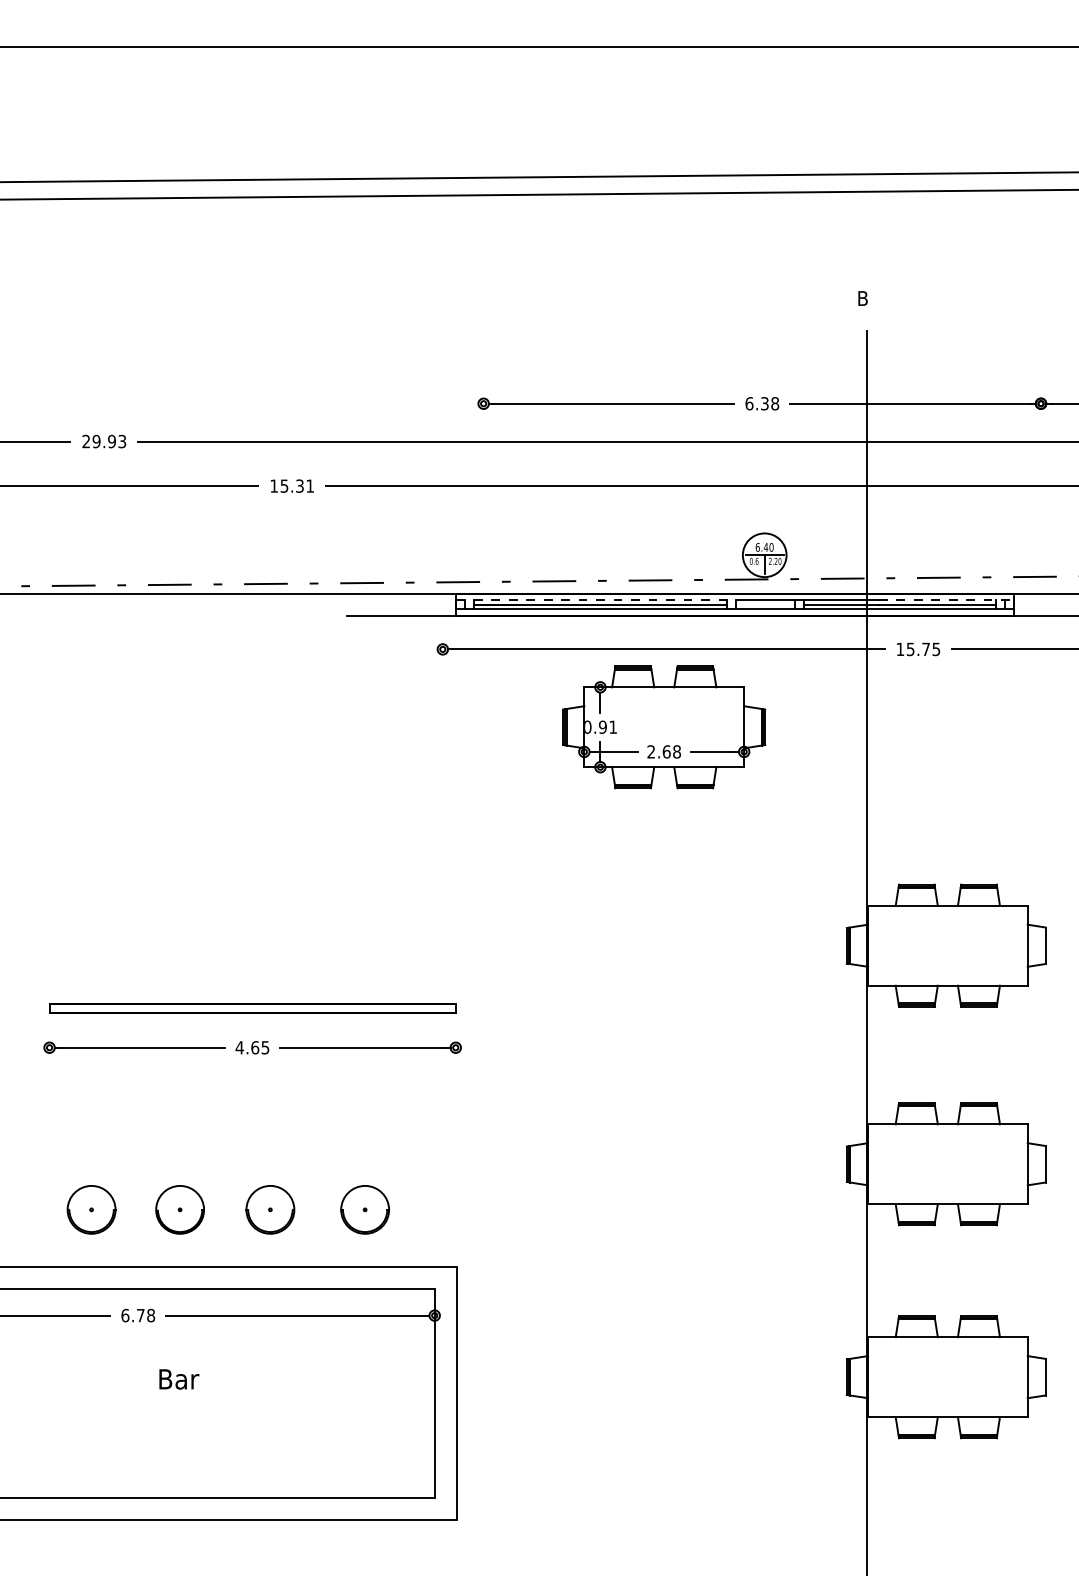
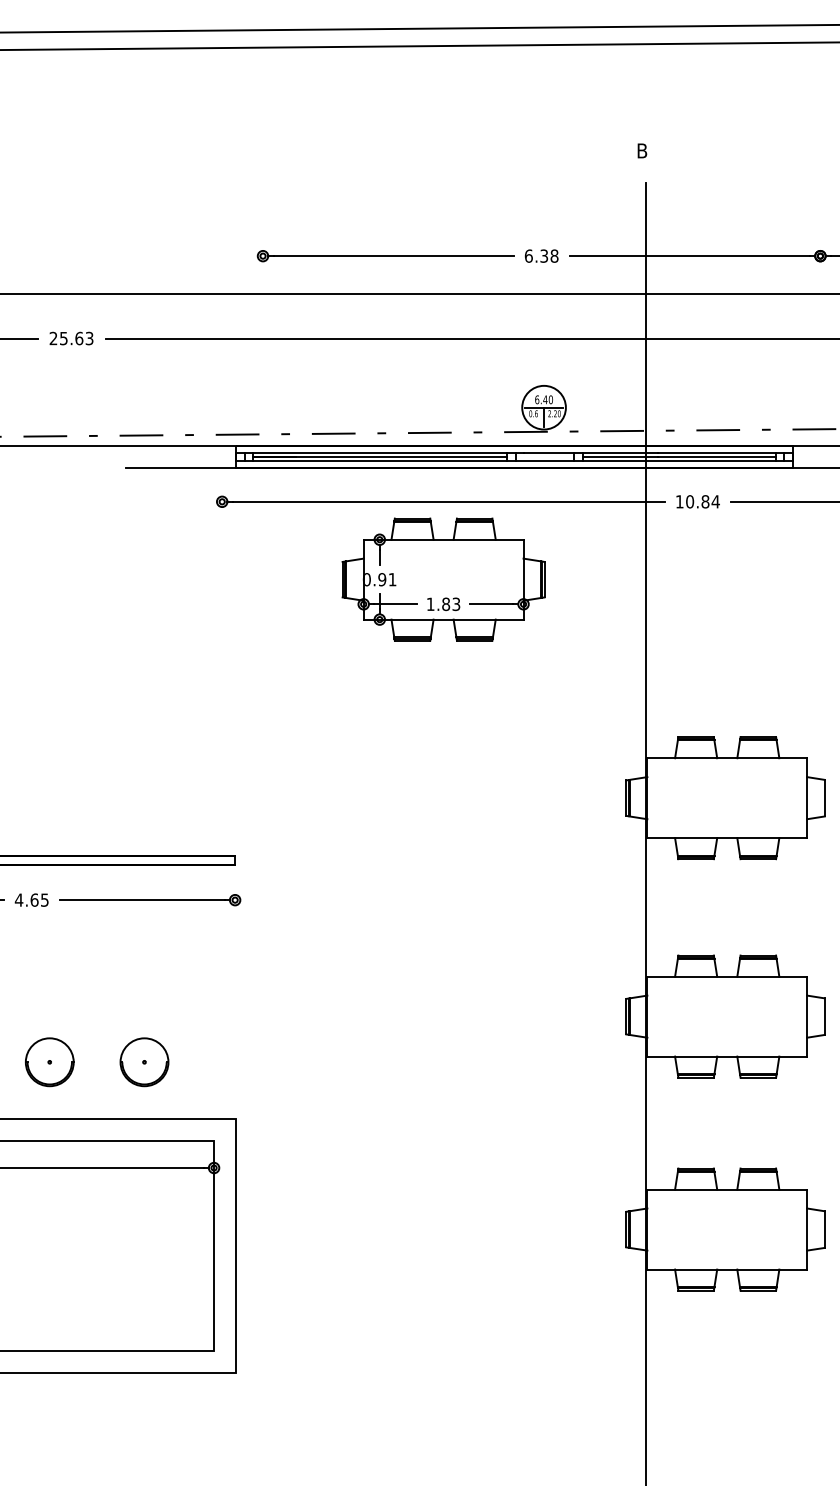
text: (291, 485) -> (70, 337), 15.31 -> 25.63
line: (601, 600) -> (380, 452), dashed -> solid
line: (946, 600) -> (725, 452), dashed -> solid
text: (923, 649) -> (702, 501), 15.75 -> 10.84
text: (663, 751) -> (442, 603), 2.68 -> 1.83

